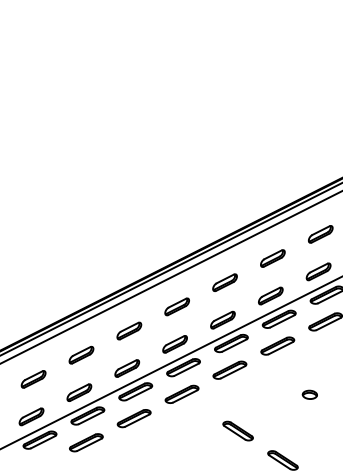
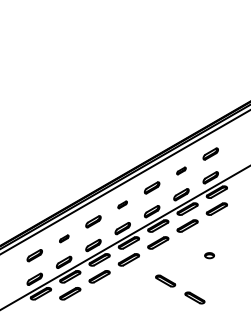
part: (273, 257) -> (181, 170), size x0.6
part: (176, 306) -> (122, 204), size x0.6
part: (82, 354) -> (64, 238), size x0.6

